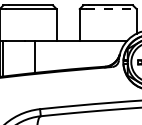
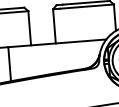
line: (111, 9) -> (87, 7), dashed -> solid

